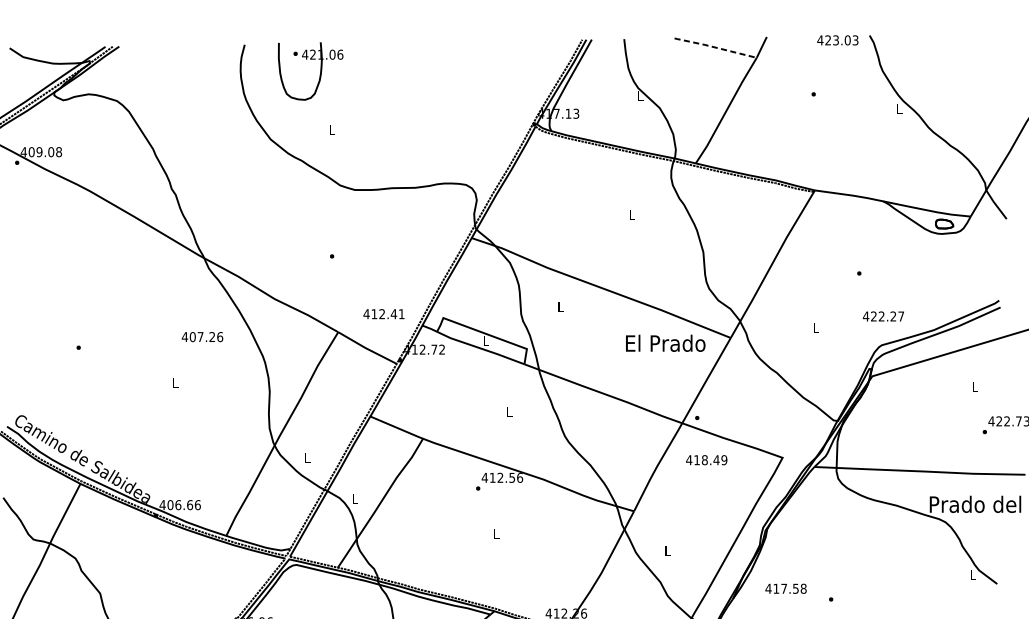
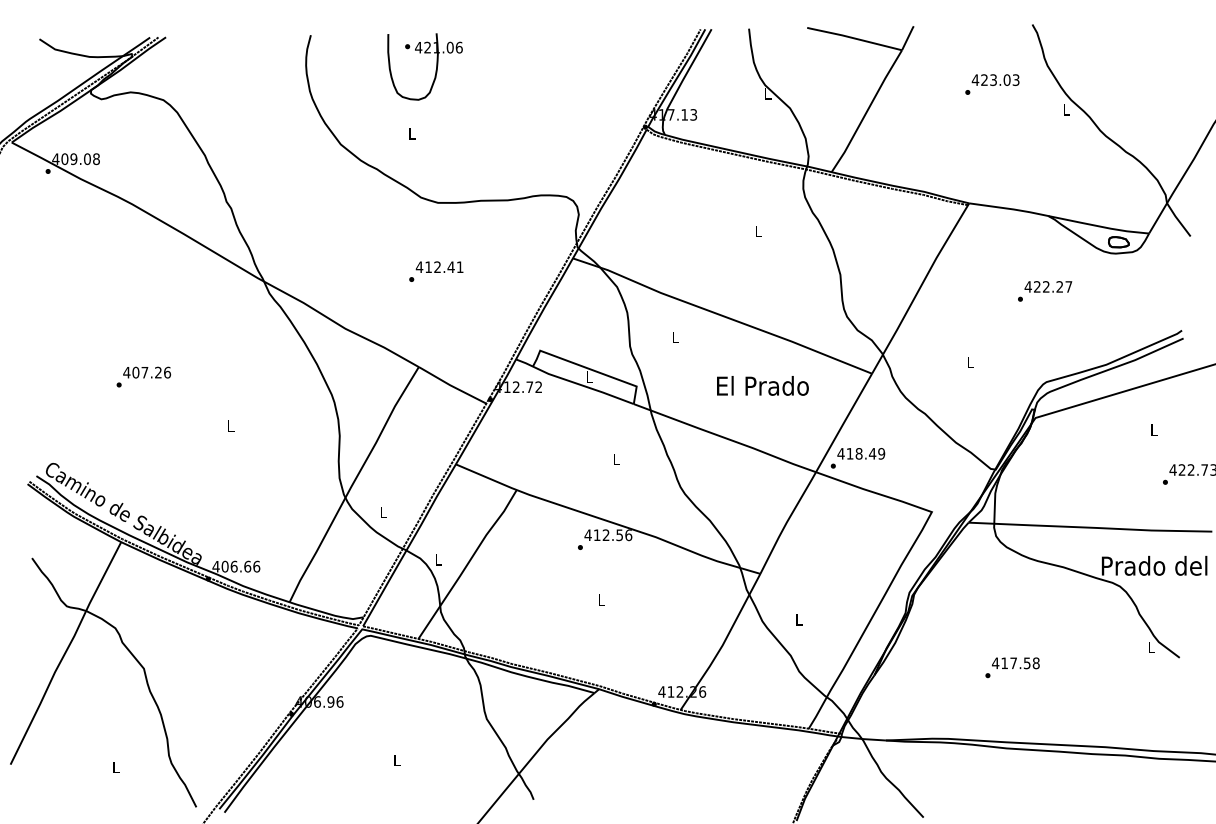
text: (837, 39) -> (995, 79), moved
line: (714, 47) -> (853, 38), dashed -> solid
part: (319, 74) -> (435, 70), moved
text: (383, 313) -> (439, 266), moved
text: (883, 316) -> (1048, 286), moved
text: (202, 336) -> (147, 372), moved
text: (665, 342) -> (762, 385), moved
text: (706, 459) -> (861, 453), moved
text: (785, 588) -> (1015, 663), moved

